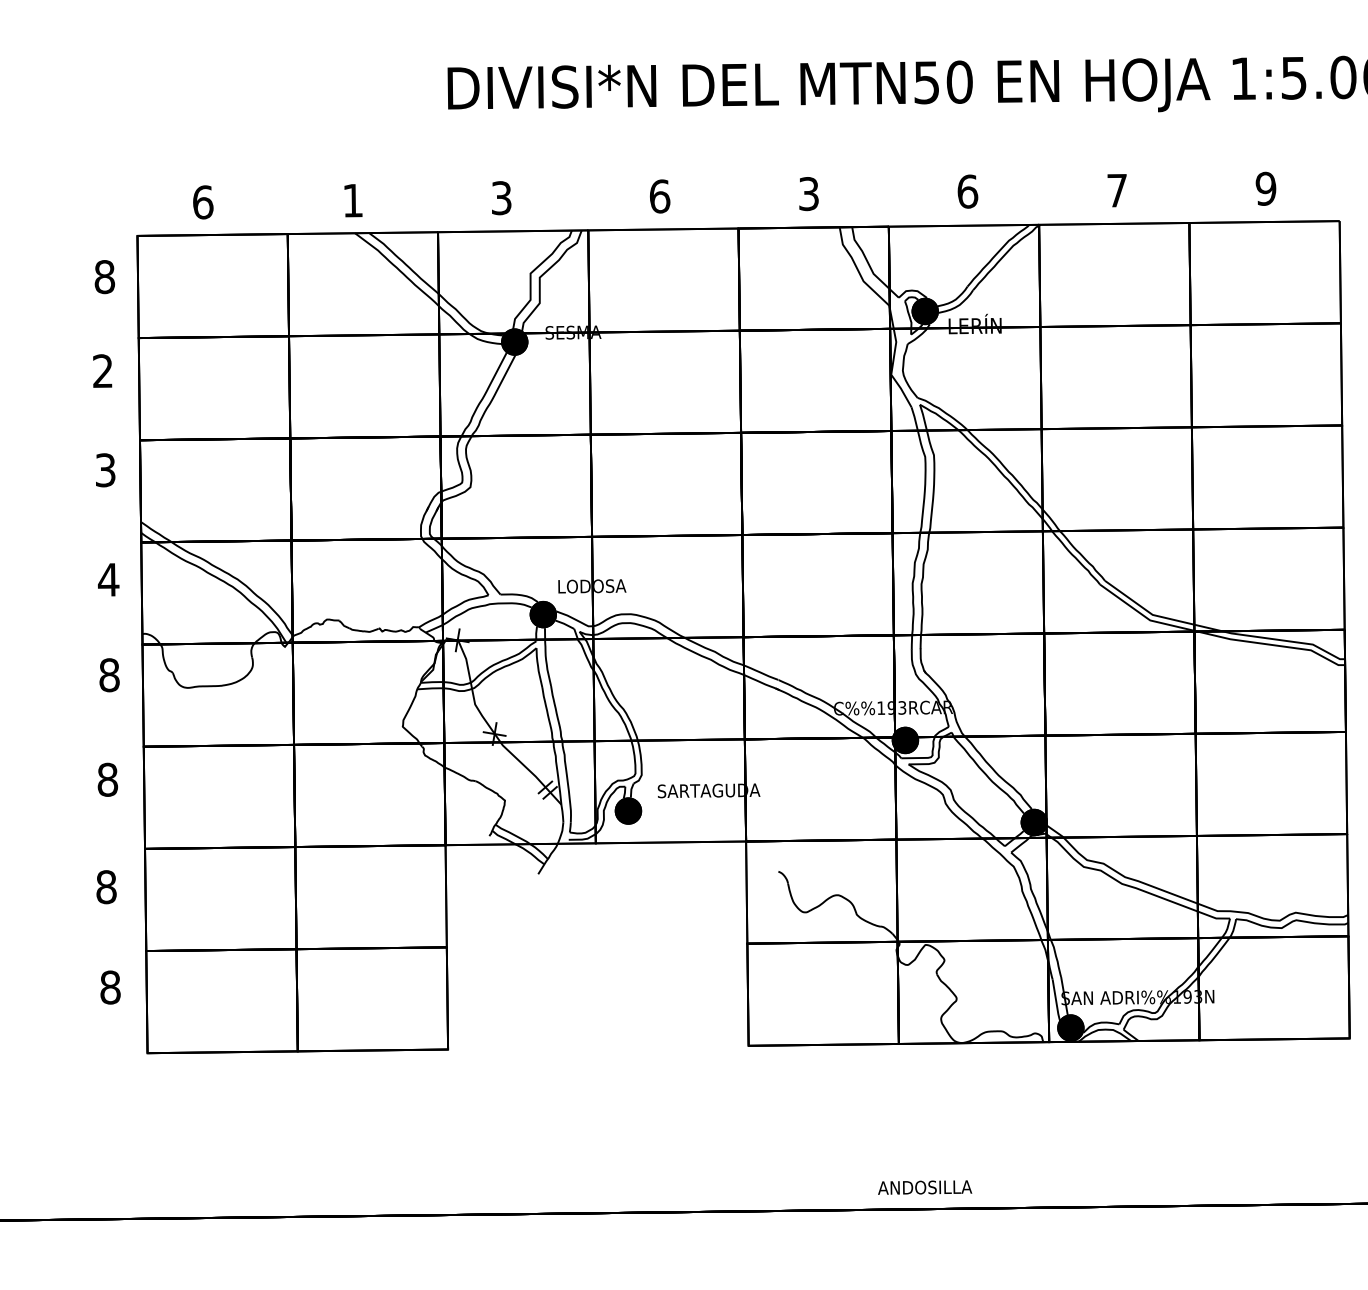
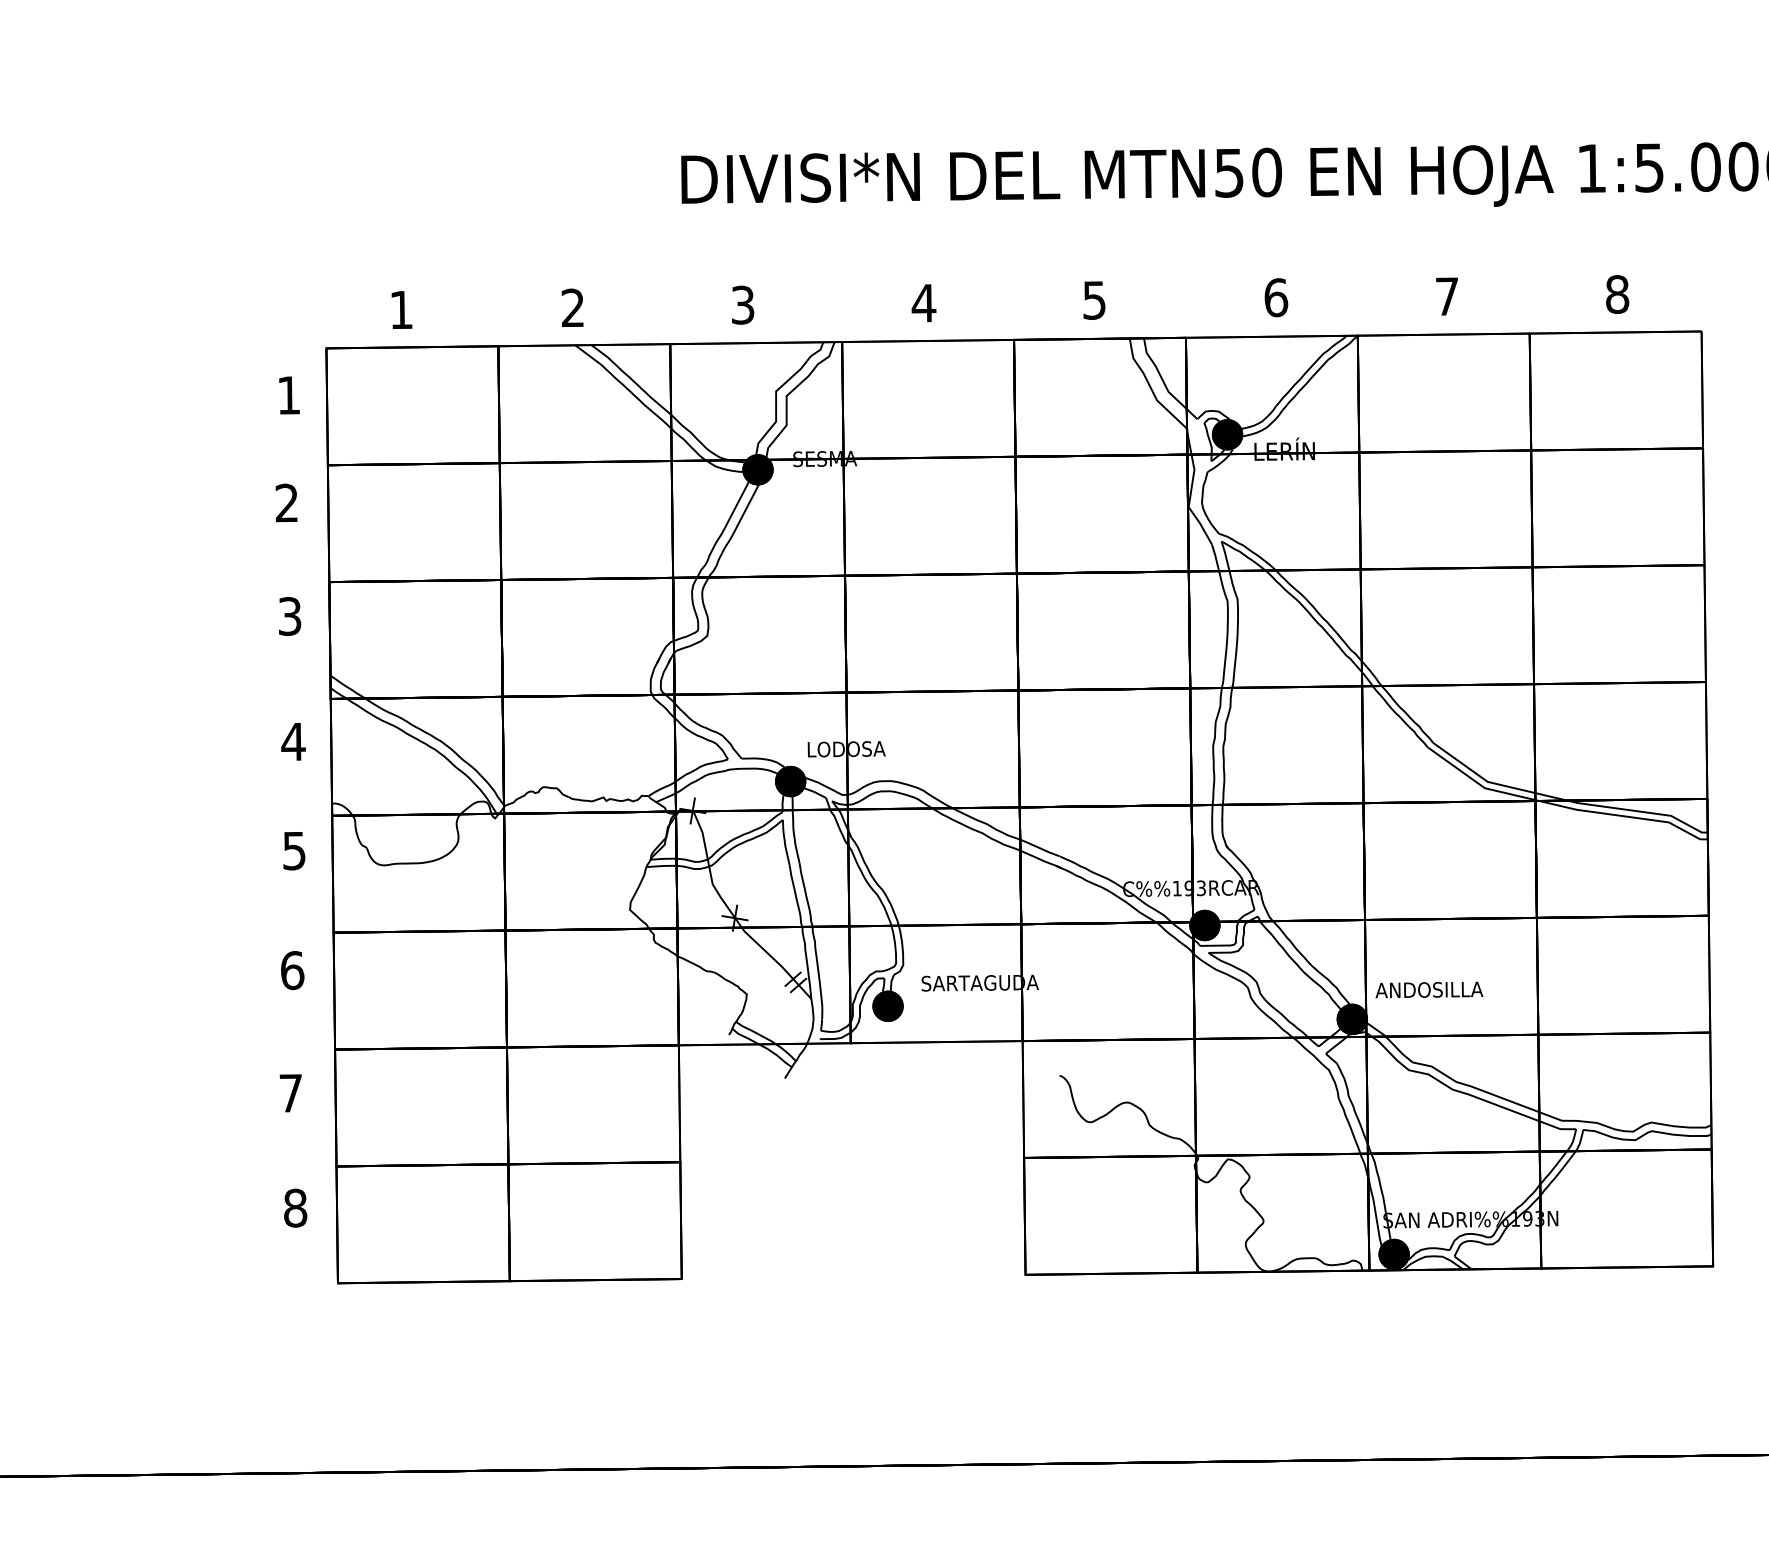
text: (1266, 188) -> (1617, 294), 9 -> 8
text: (808, 193) -> (1094, 299), 3 -> 5
text: (659, 195) -> (923, 302), 6 -> 4
text: (352, 200) -> (572, 307), 1 -> 2
text: (203, 201) -> (401, 309), 6 -> 1
text: (104, 277) -> (288, 395), 8 -> 1
text: (109, 674) -> (294, 850), 8 -> 5
text: (107, 779) -> (292, 970), 8 -> 6
text: (106, 886) -> (290, 1092), 8 -> 7
text: (925, 1187) -> (1429, 989), moved

